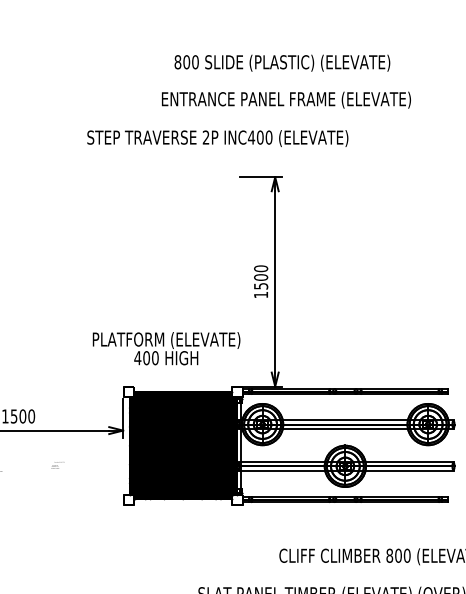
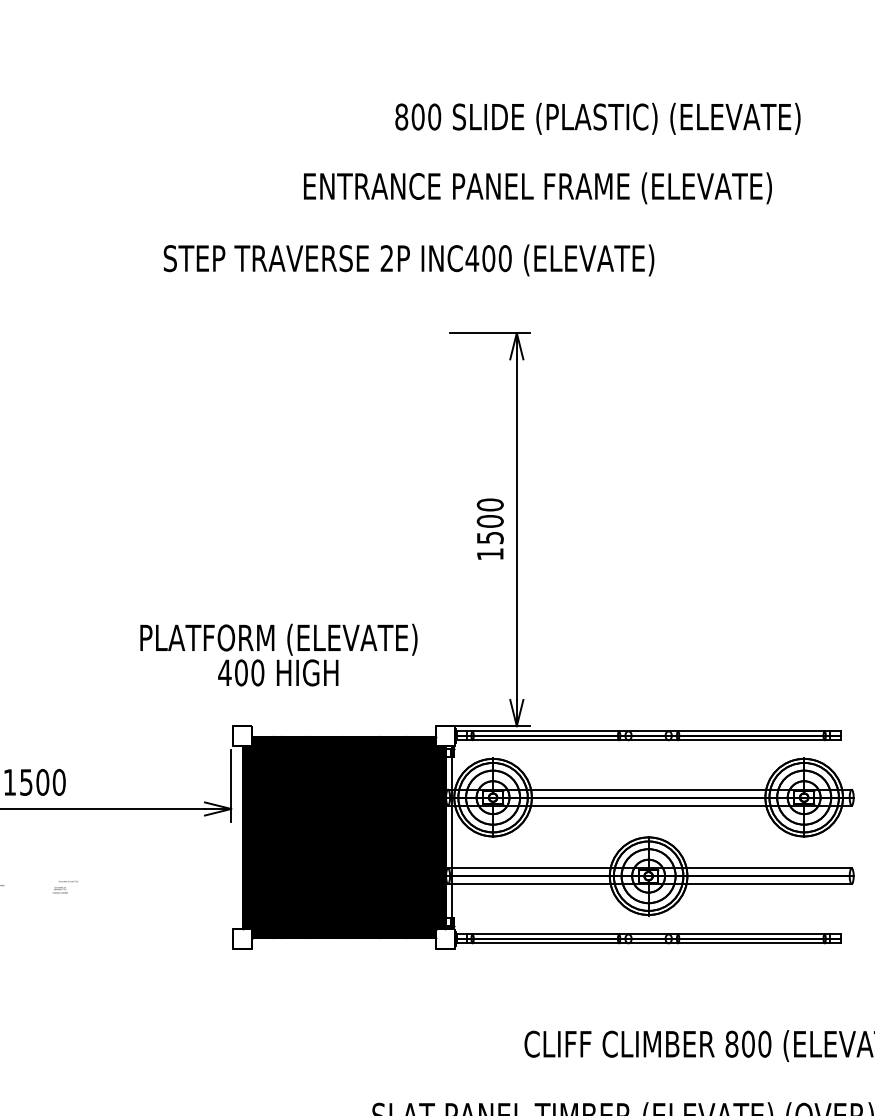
text: (282, 62) -> (598, 117), moved
text: (166, 348) -> (278, 654), moved
text: (57, 465) -> (64, 887), moved

